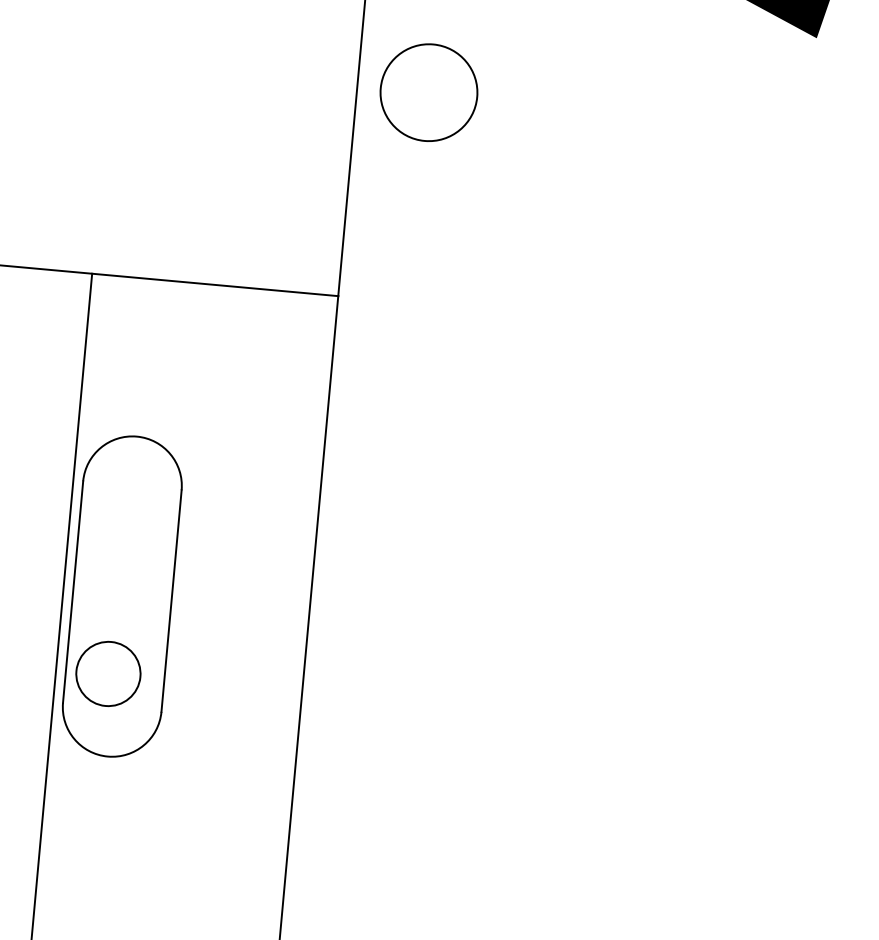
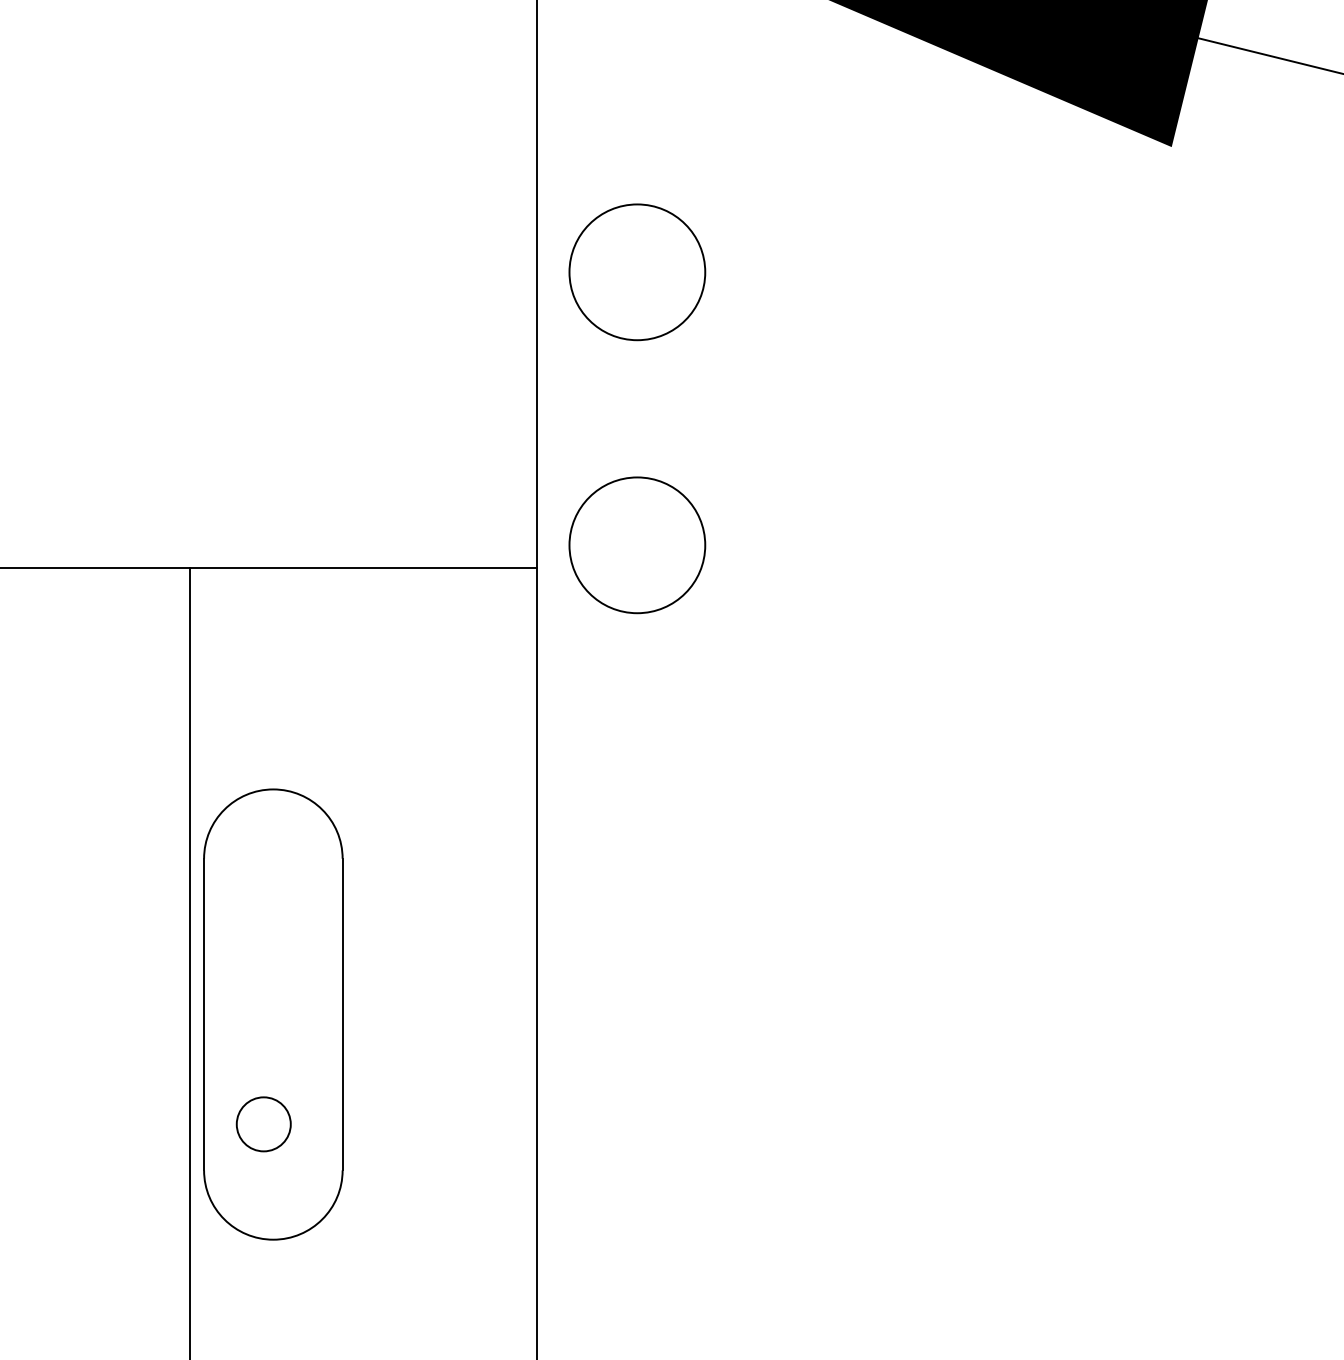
circle: (411, 286) -> (637, 545), added
circle: (108, 674) -> (263, 1124), size x0.6

